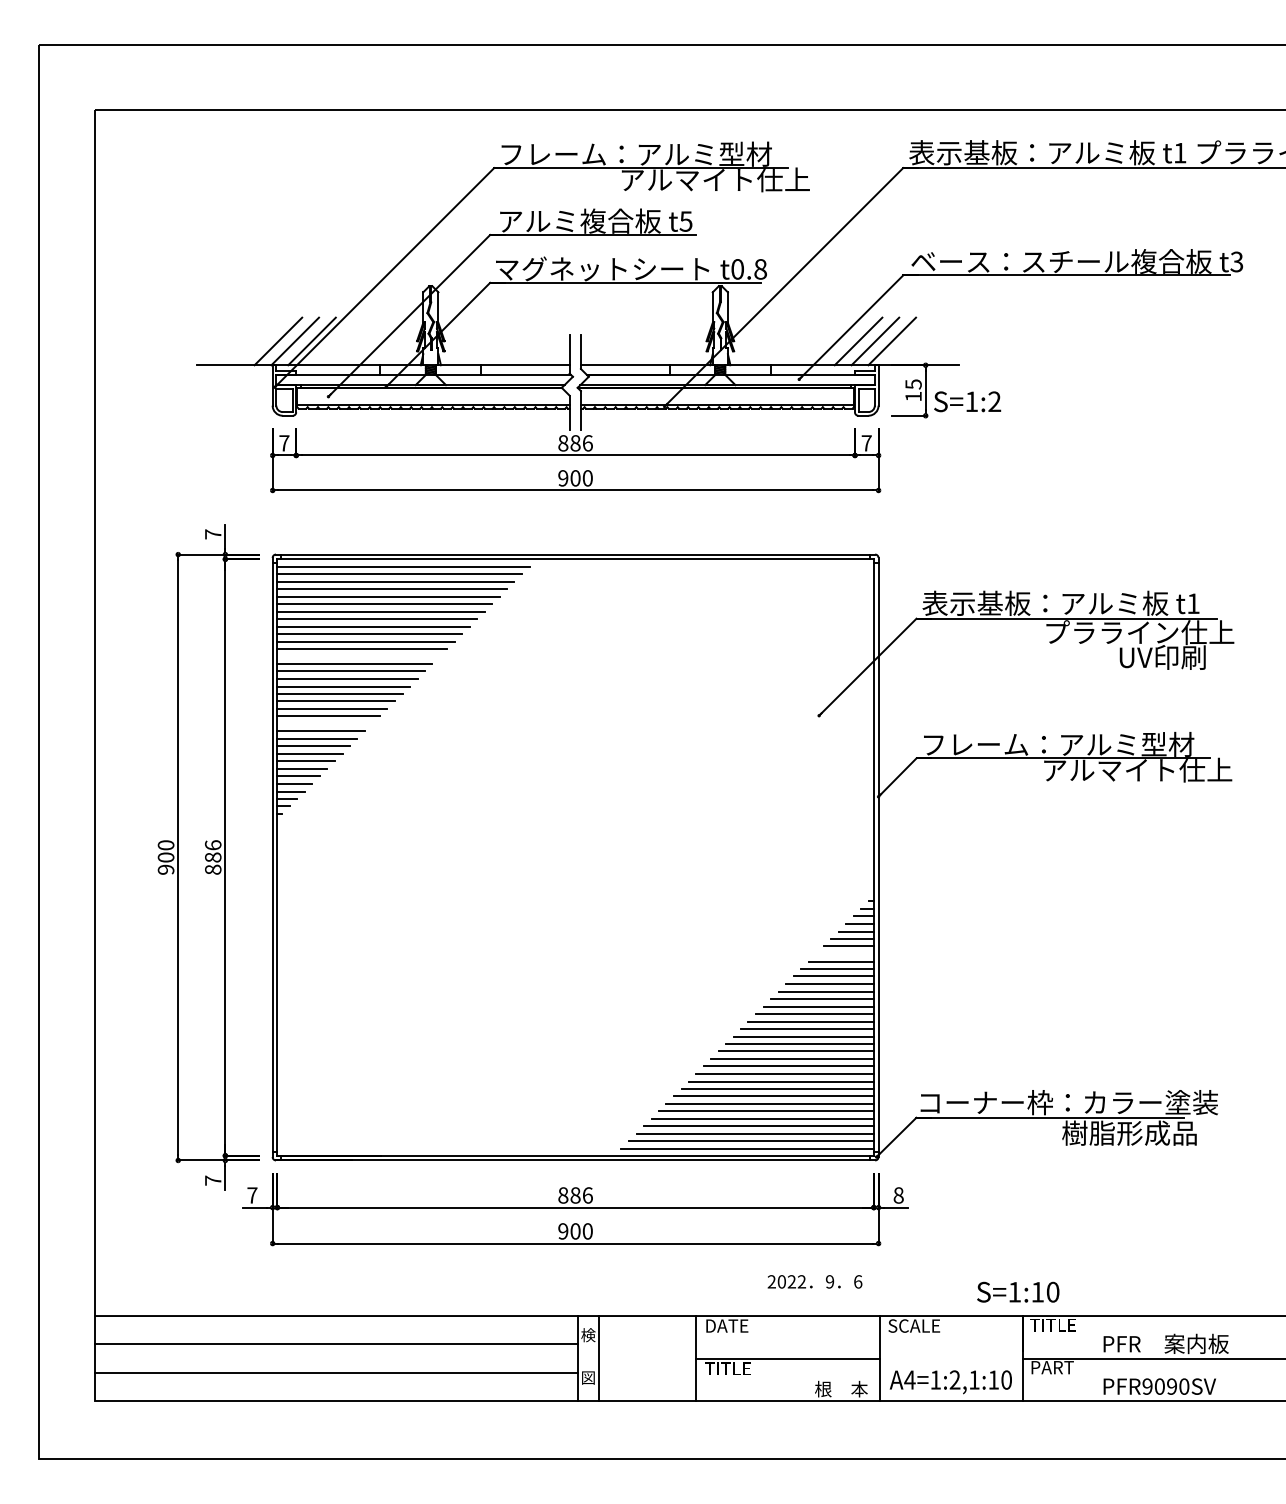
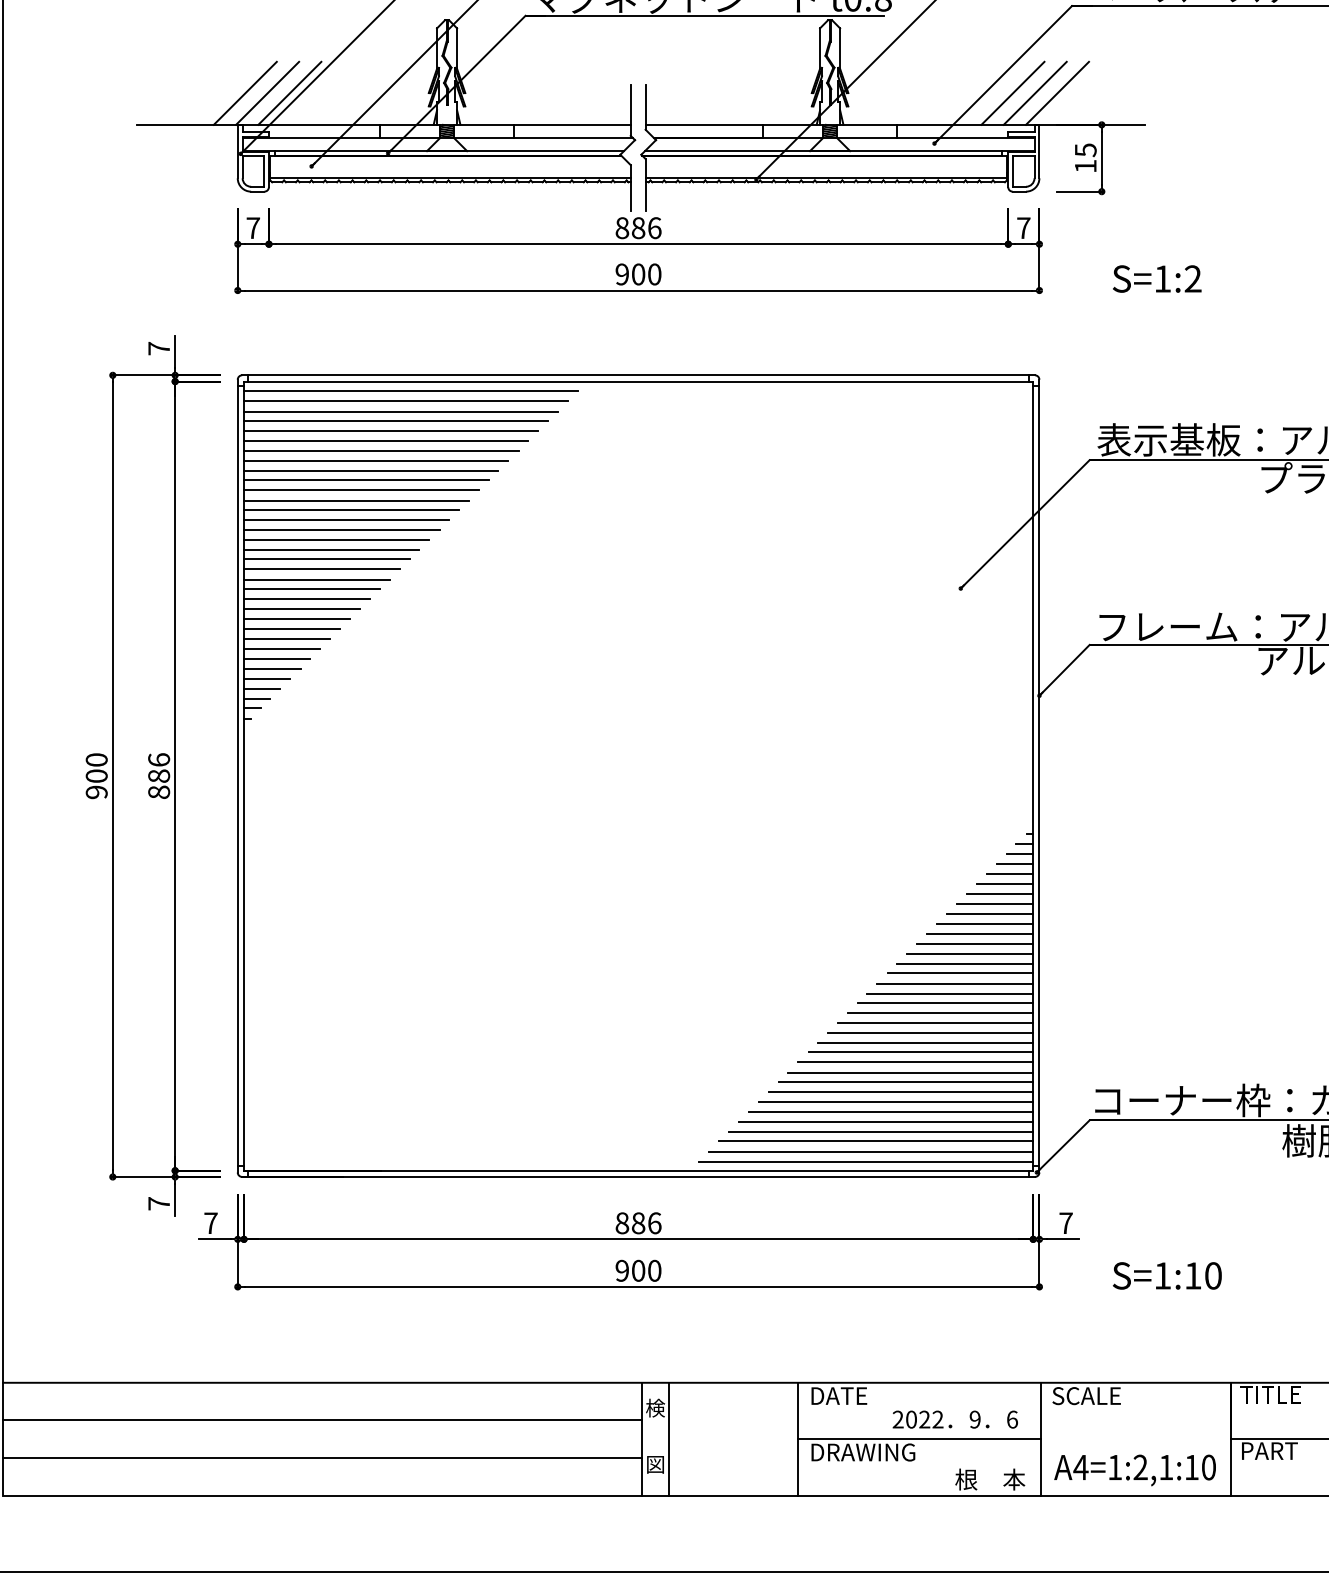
text: (967, 401) -> (1157, 278), moved
line: (358, 656) -> (351, 510), added
line: (324, 723) -> (306, 598), added
line: (844, 954) -> (994, 904), added
text: (898, 1195) -> (1065, 1223), 8 -> 7
text: (814, 1281) -> (954, 1419), moved
text: (1018, 1291) -> (1167, 1274), moved
text: (744, 1368) -> (862, 1452), TITLE -> DRAWING

